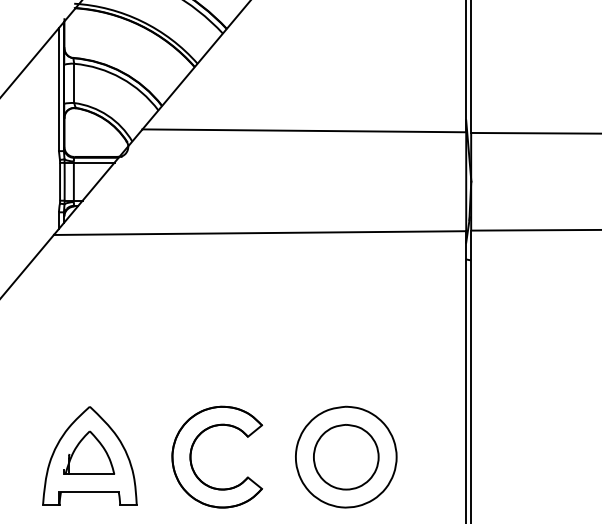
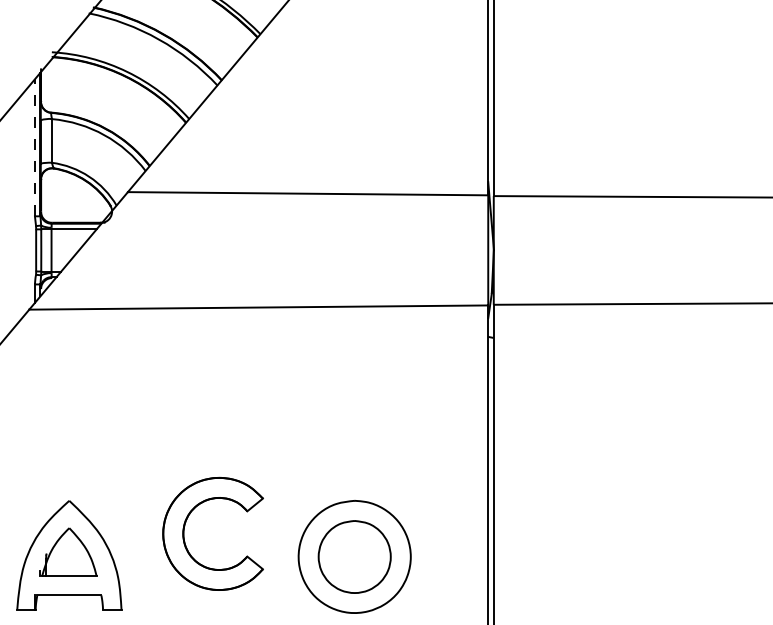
line: (58, 89) -> (34, 147), solid -> dashed
part: (192, 450) -> (185, 526), moved

